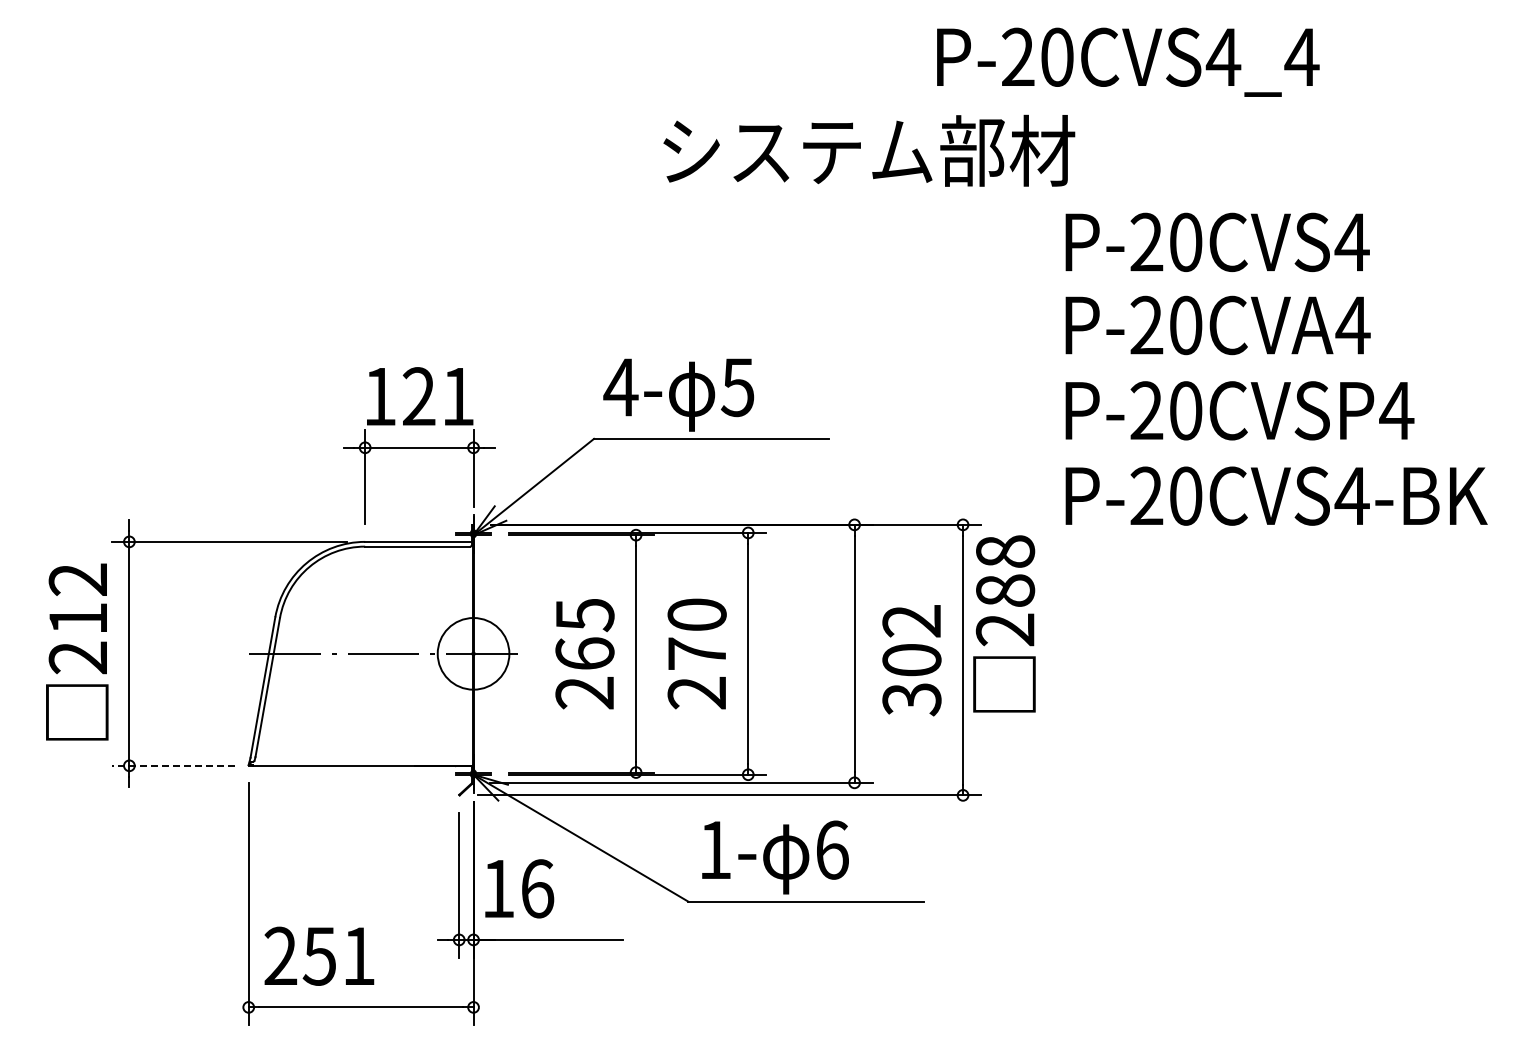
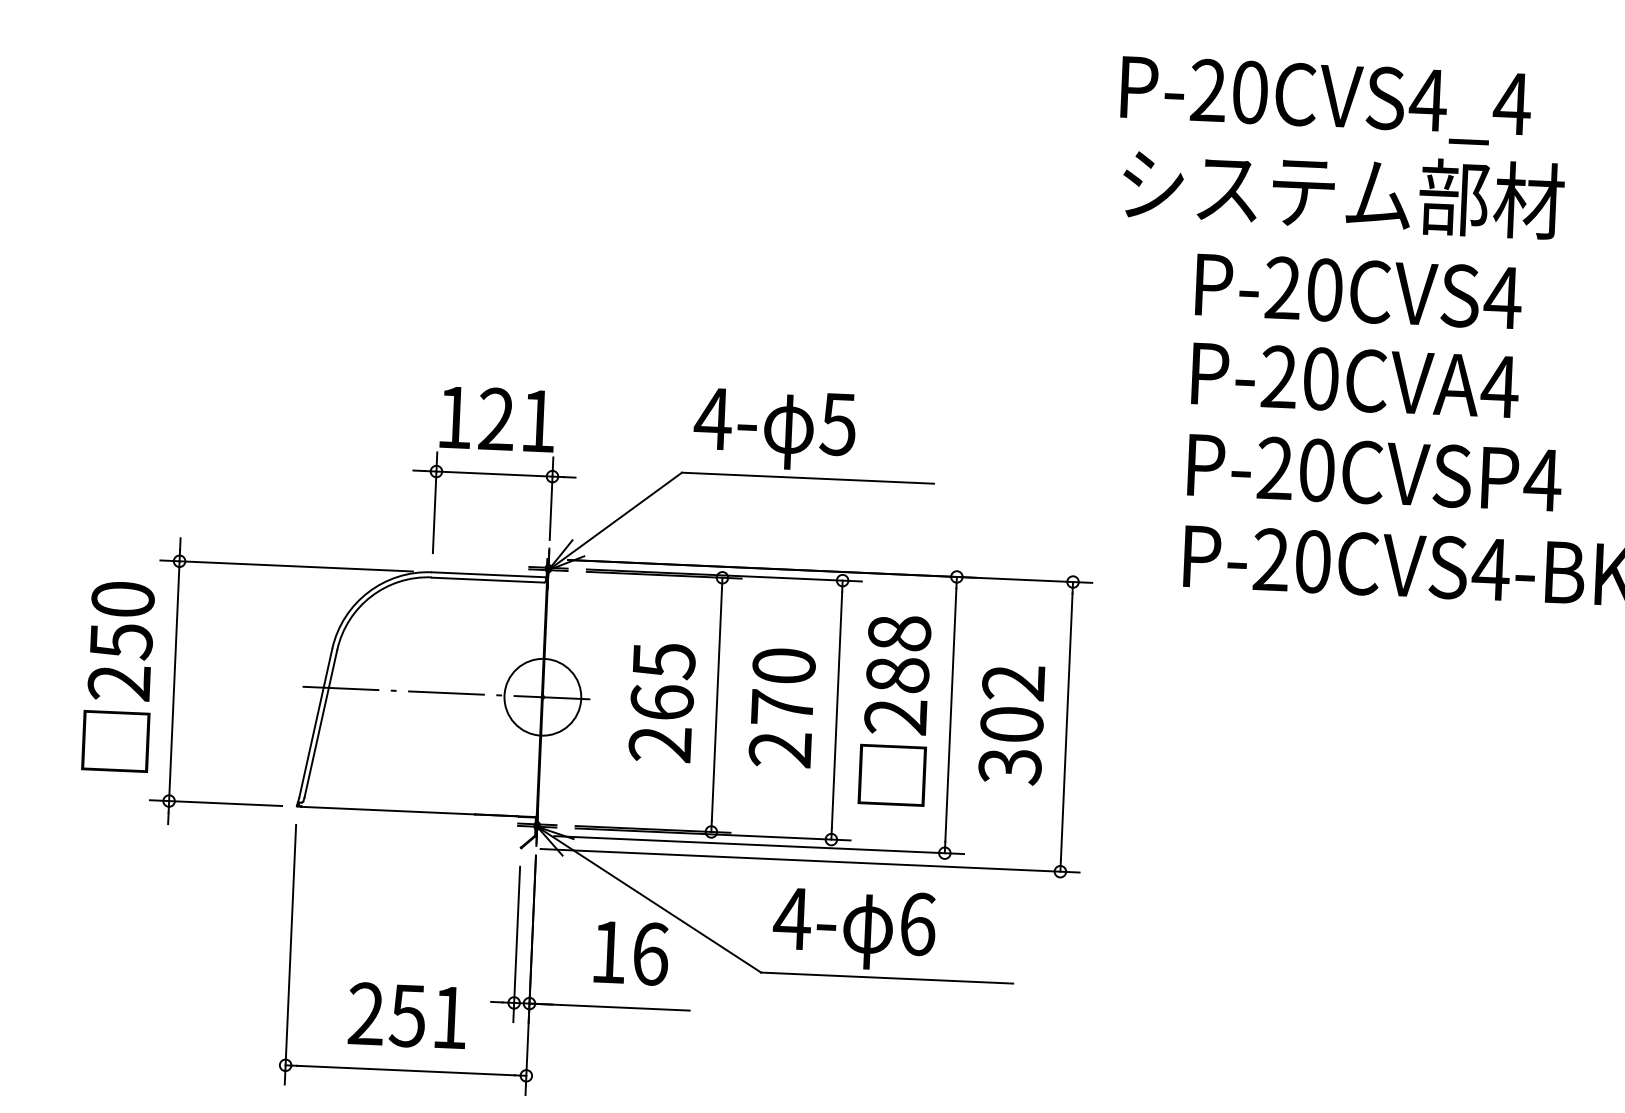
text: (1128, 61) -> (1326, 100), moved
text: (869, 150) -> (1343, 192), moved
text: (77, 599) -> (121, 620), 212 -> 250
text: (1004, 623) -> (895, 710), moved
line: (173, 765) -> (216, 802), dashed -> solid
text: (714, 849) -> (791, 918), 1- -> 4-
text: (519, 888) -> (631, 952), moved
text: (319, 955) -> (407, 1014), moved

